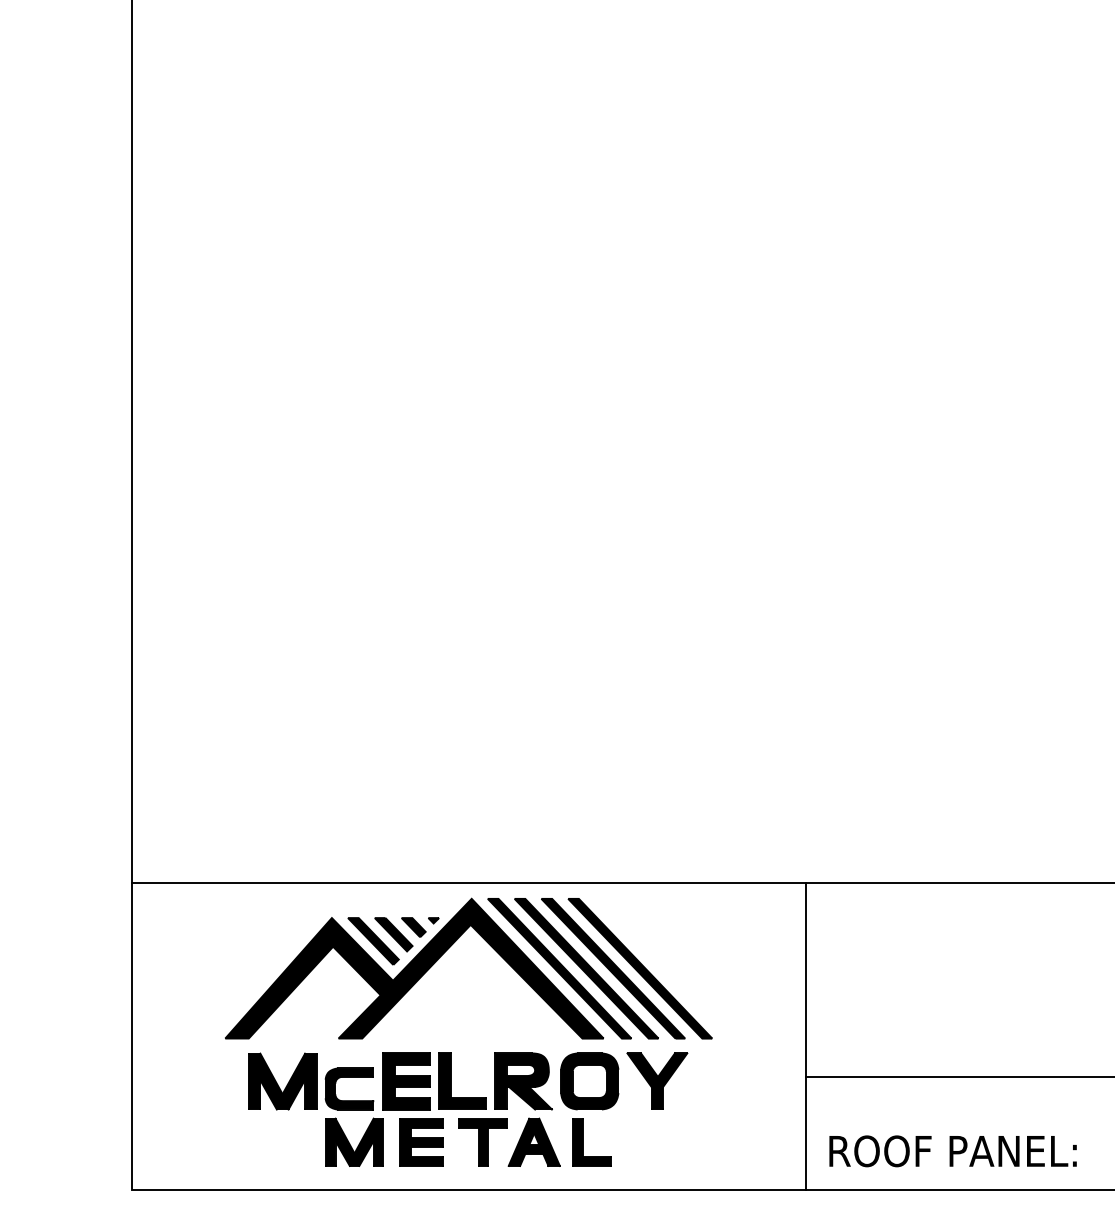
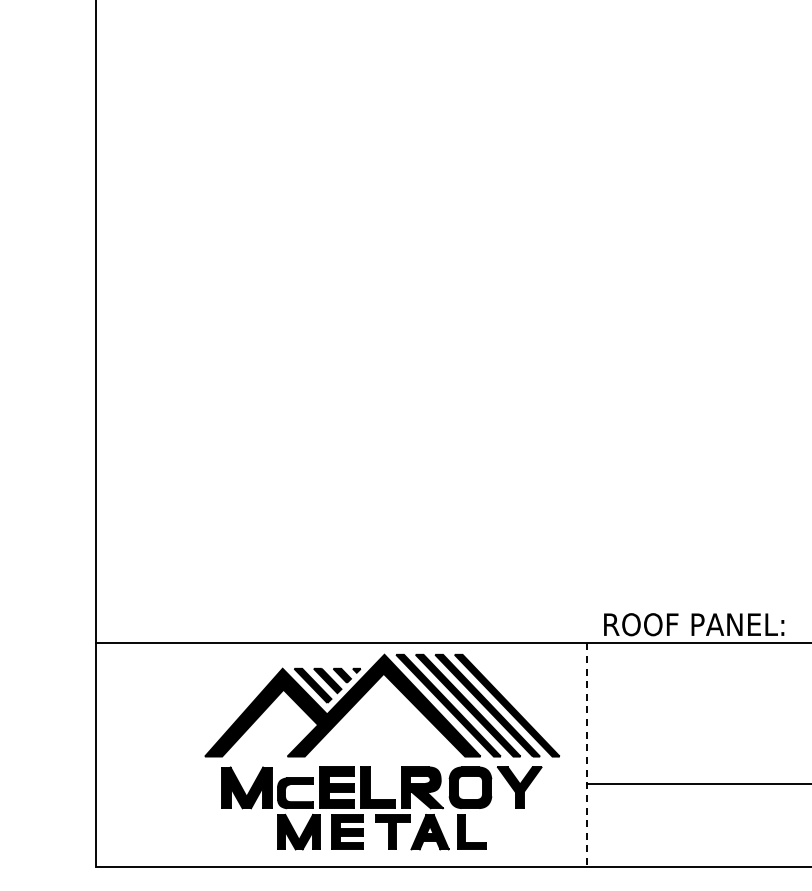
line: (806, 1037) -> (587, 755), solid -> dashed
part: (452, 1052) -> (370, 766), moved
text: (953, 1151) -> (694, 624), moved

